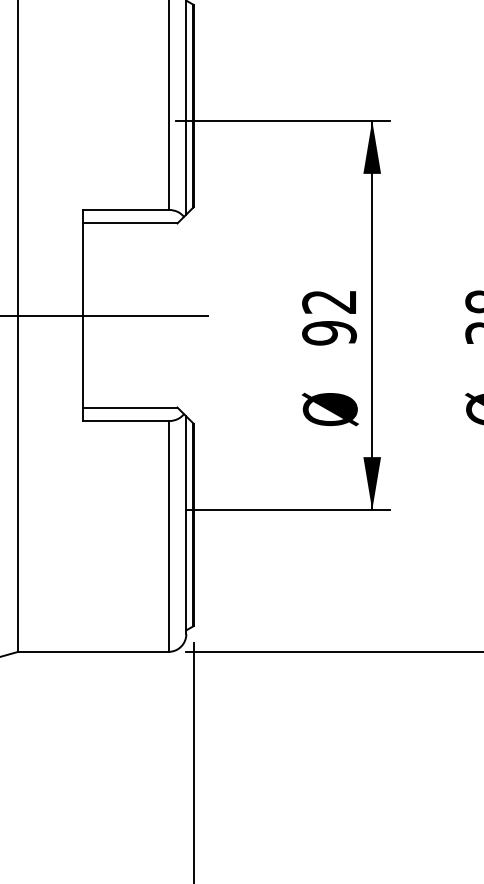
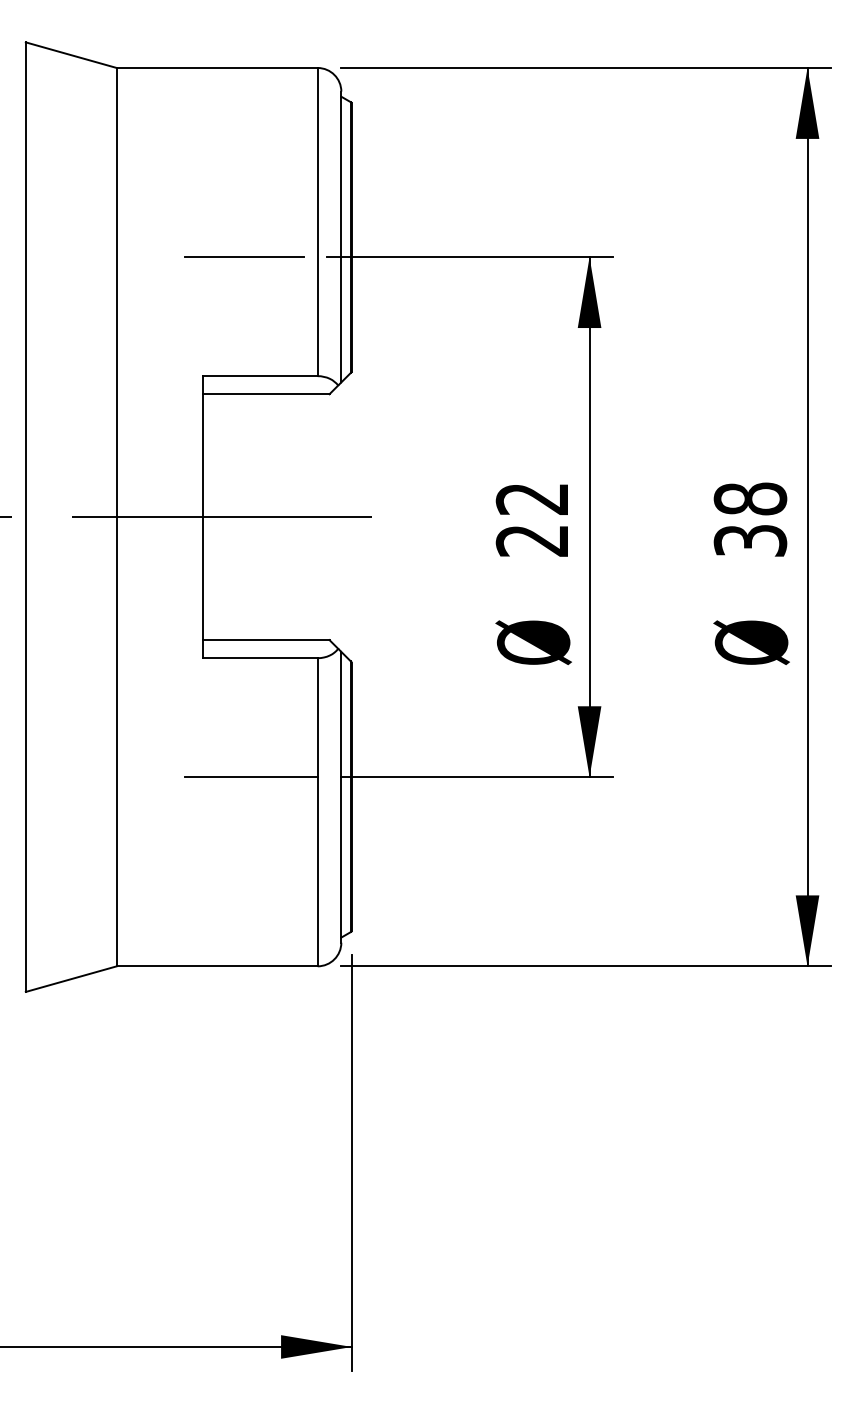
line: (113, 120) -> (244, 256), added
text: (329, 332) -> (532, 540), 92 -> 22
line: (119, 510) -> (251, 777), added

